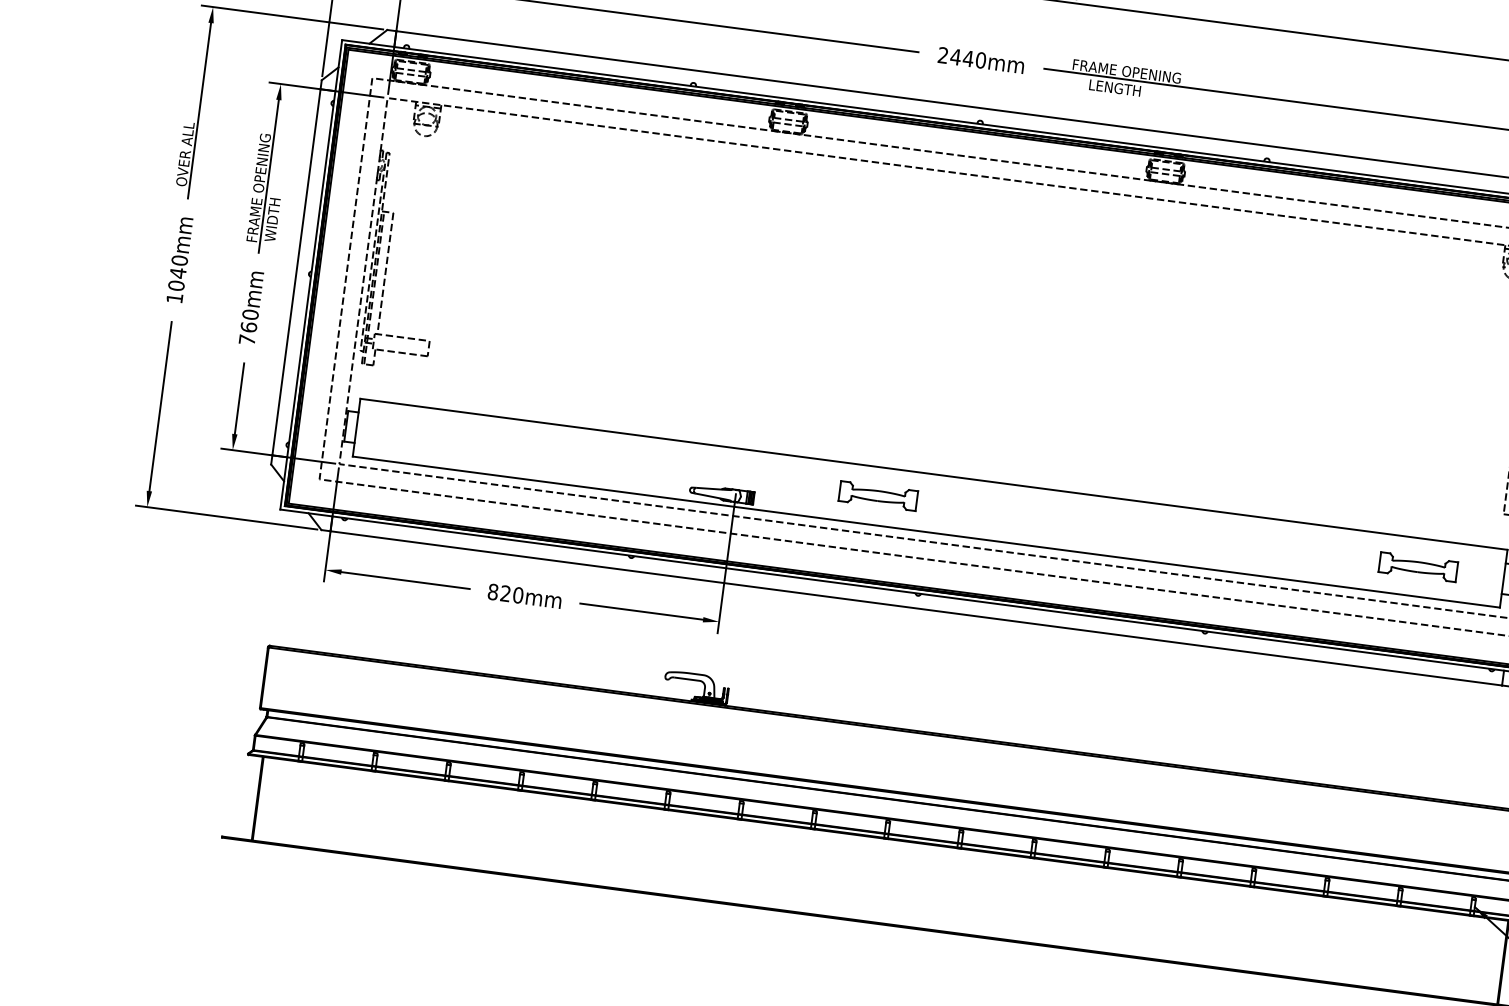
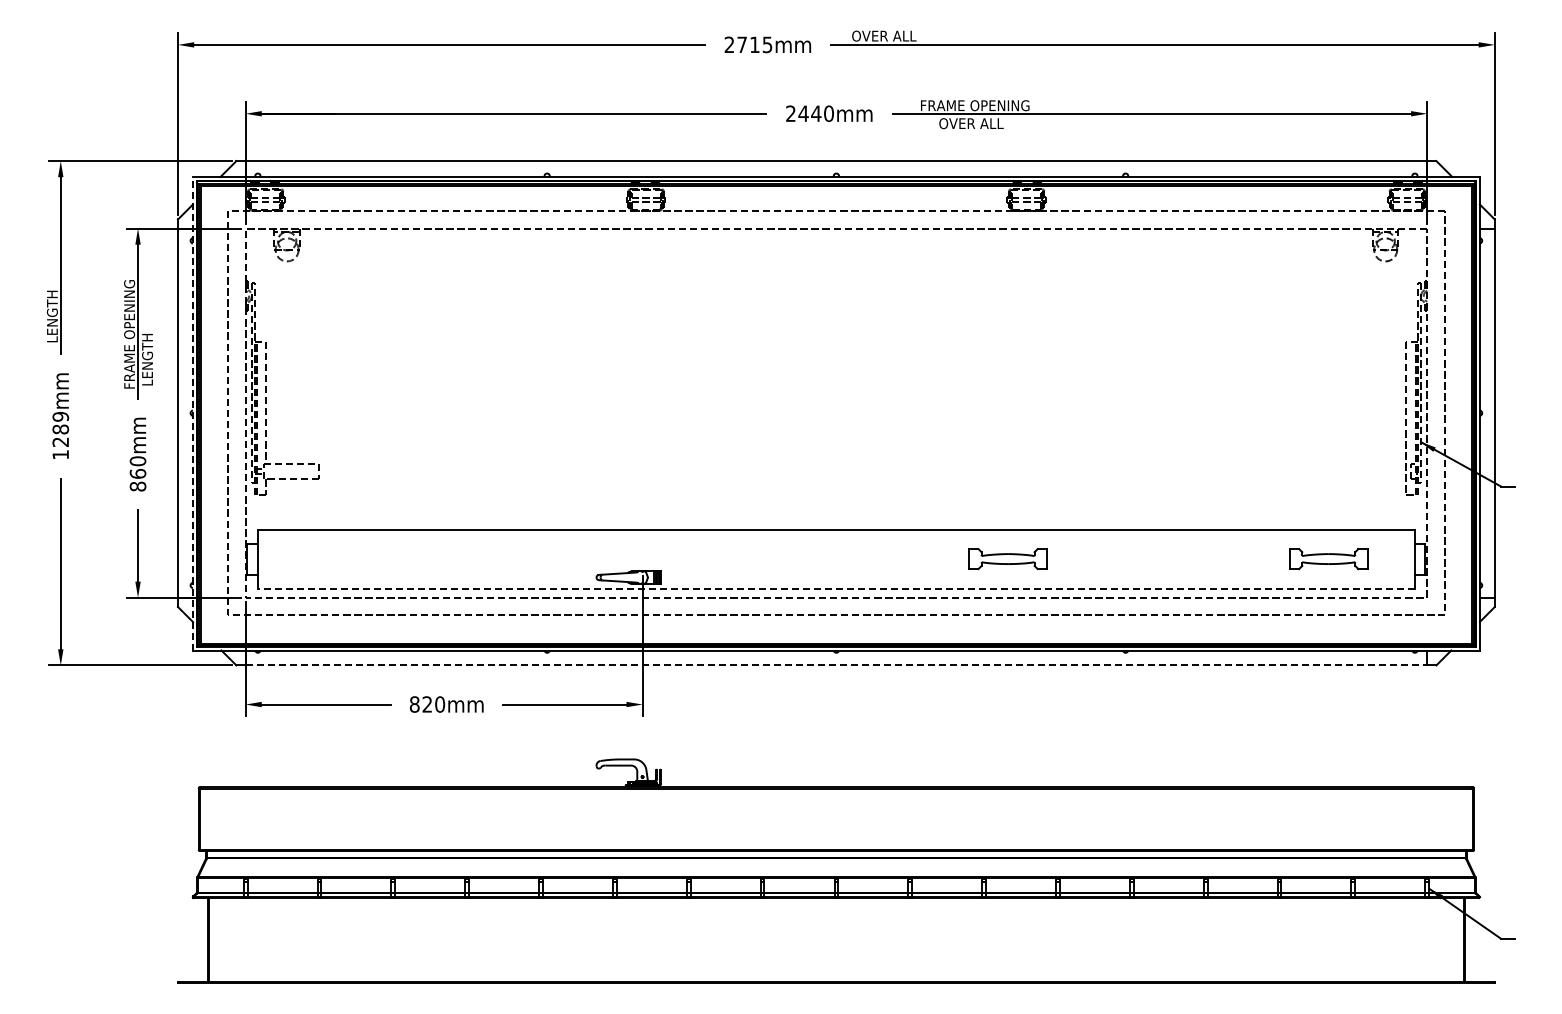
text: (1120, 88) -> (971, 123), LENGTH -> OVER ALL
text: (184, 154) -> (51, 310), OVER ALL -> LENGTH
text: (273, 216) -> (147, 360), WIDTH -> LENGTH
text: (177, 273) -> (60, 429), 1040mm -> 1289mm
line: (310, 274) -> (192, 413), solid -> dashed
text: (246, 339) -> (137, 486), 760mm -> 860mm
part: (877, 496) -> (1007, 559), moved
line: (926, 532) -> (836, 588), solid -> dashed
line: (916, 608) -> (836, 665), solid -> dashed

